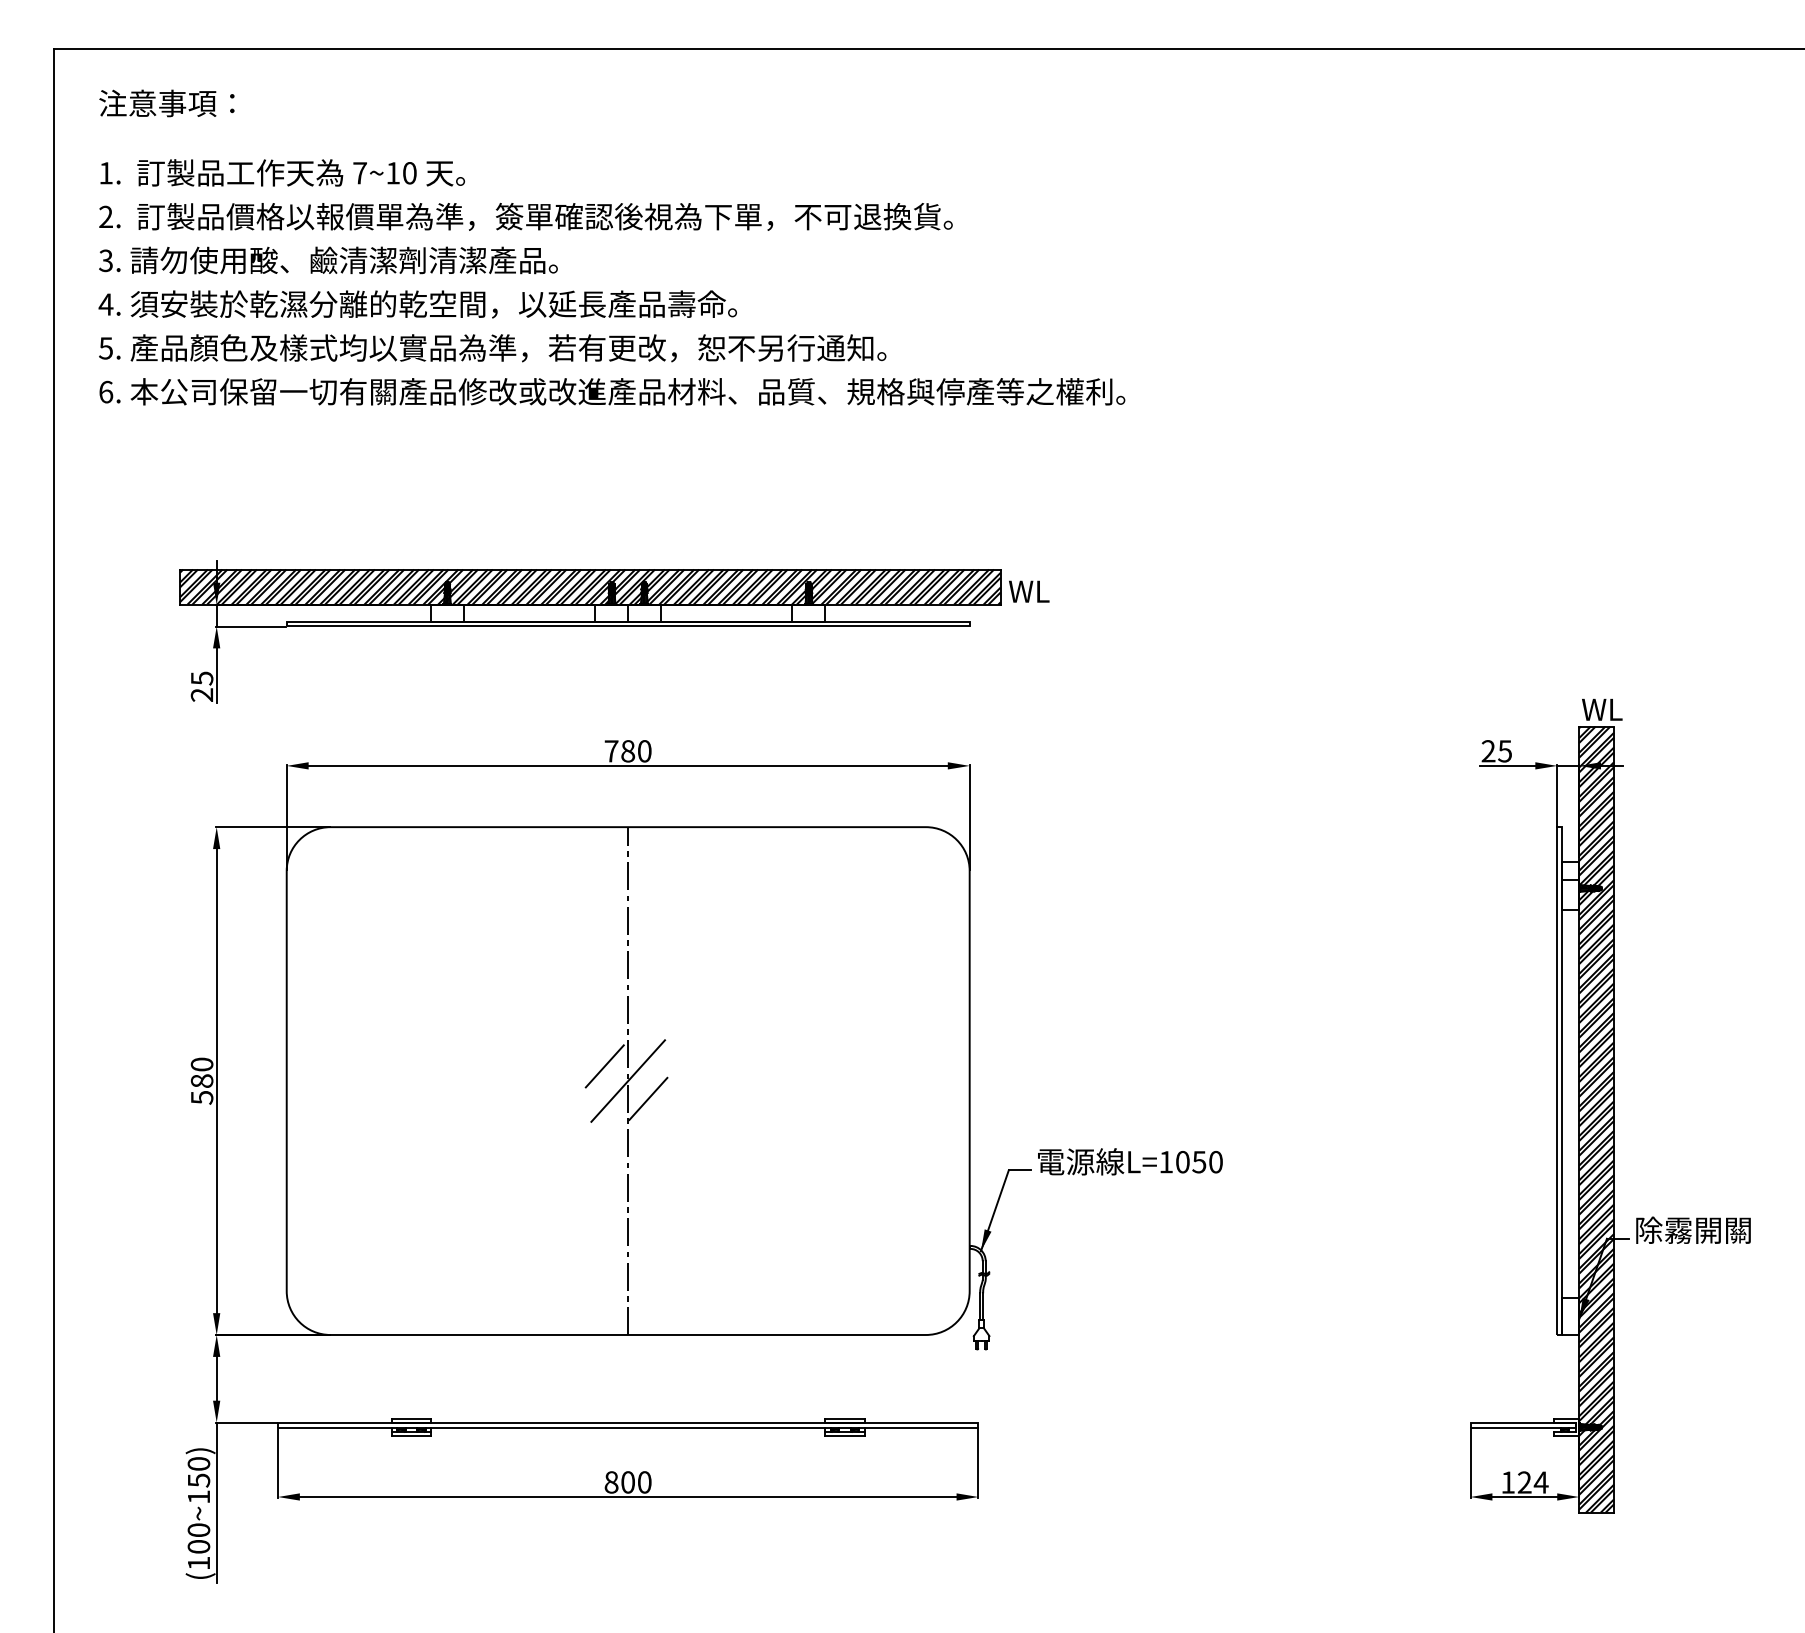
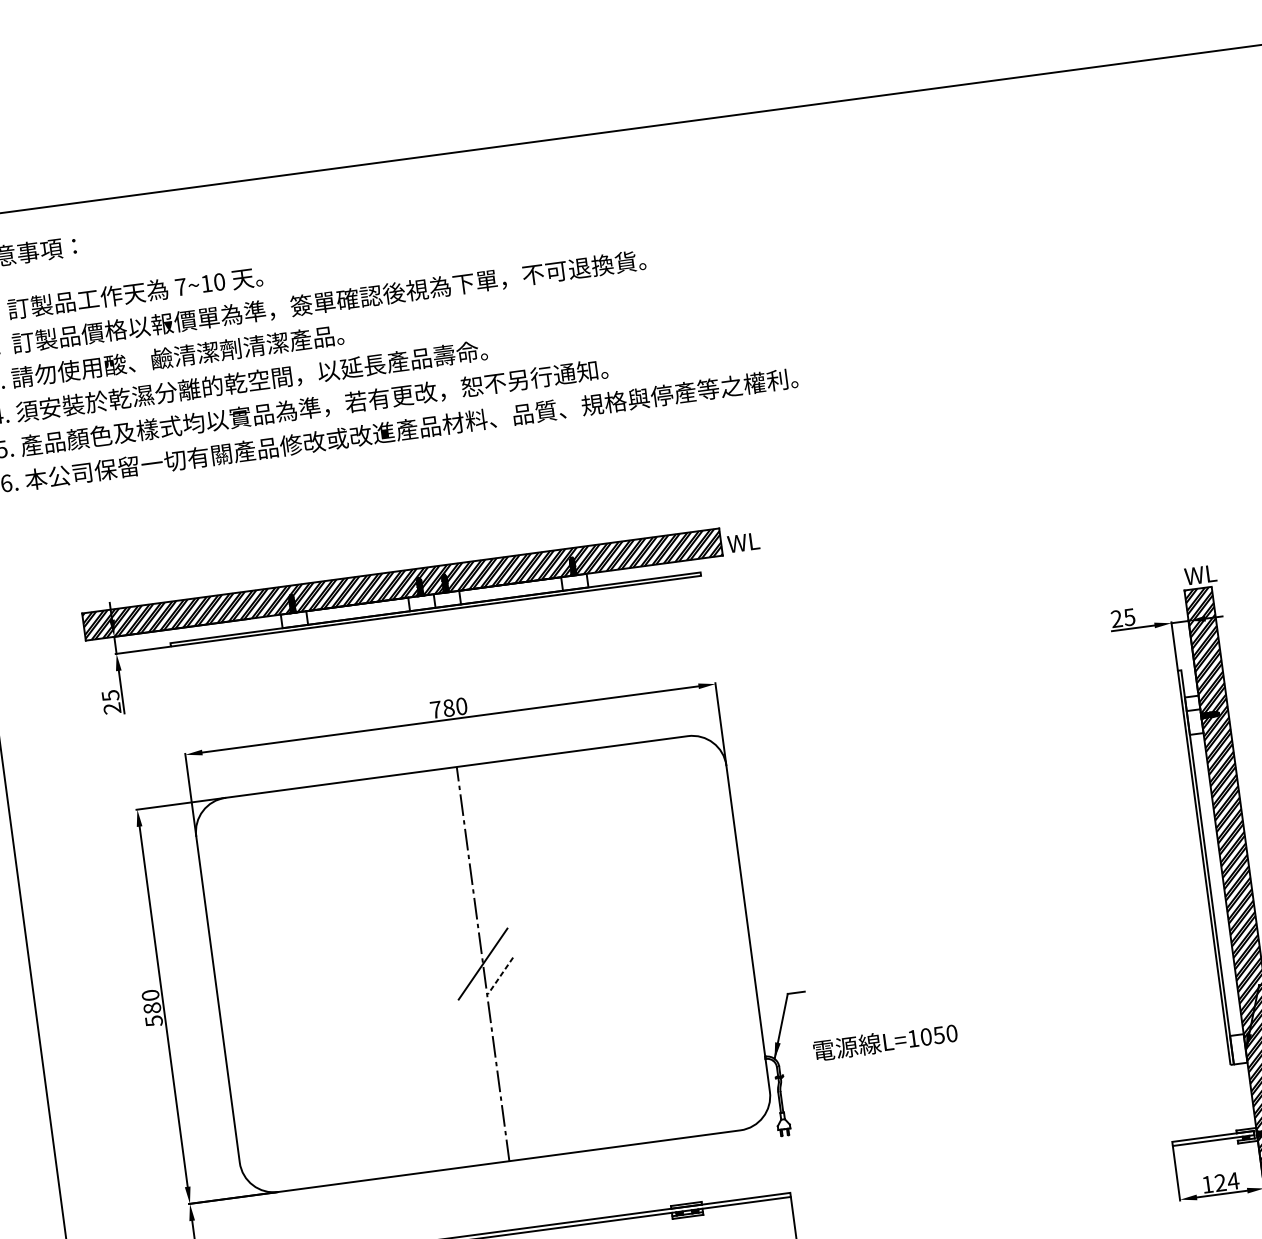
line: (604, 1066) -> (463, 955), removed
line: (648, 1099) -> (500, 976), solid -> dashed
text: (1130, 1161) -> (885, 1041), moved

